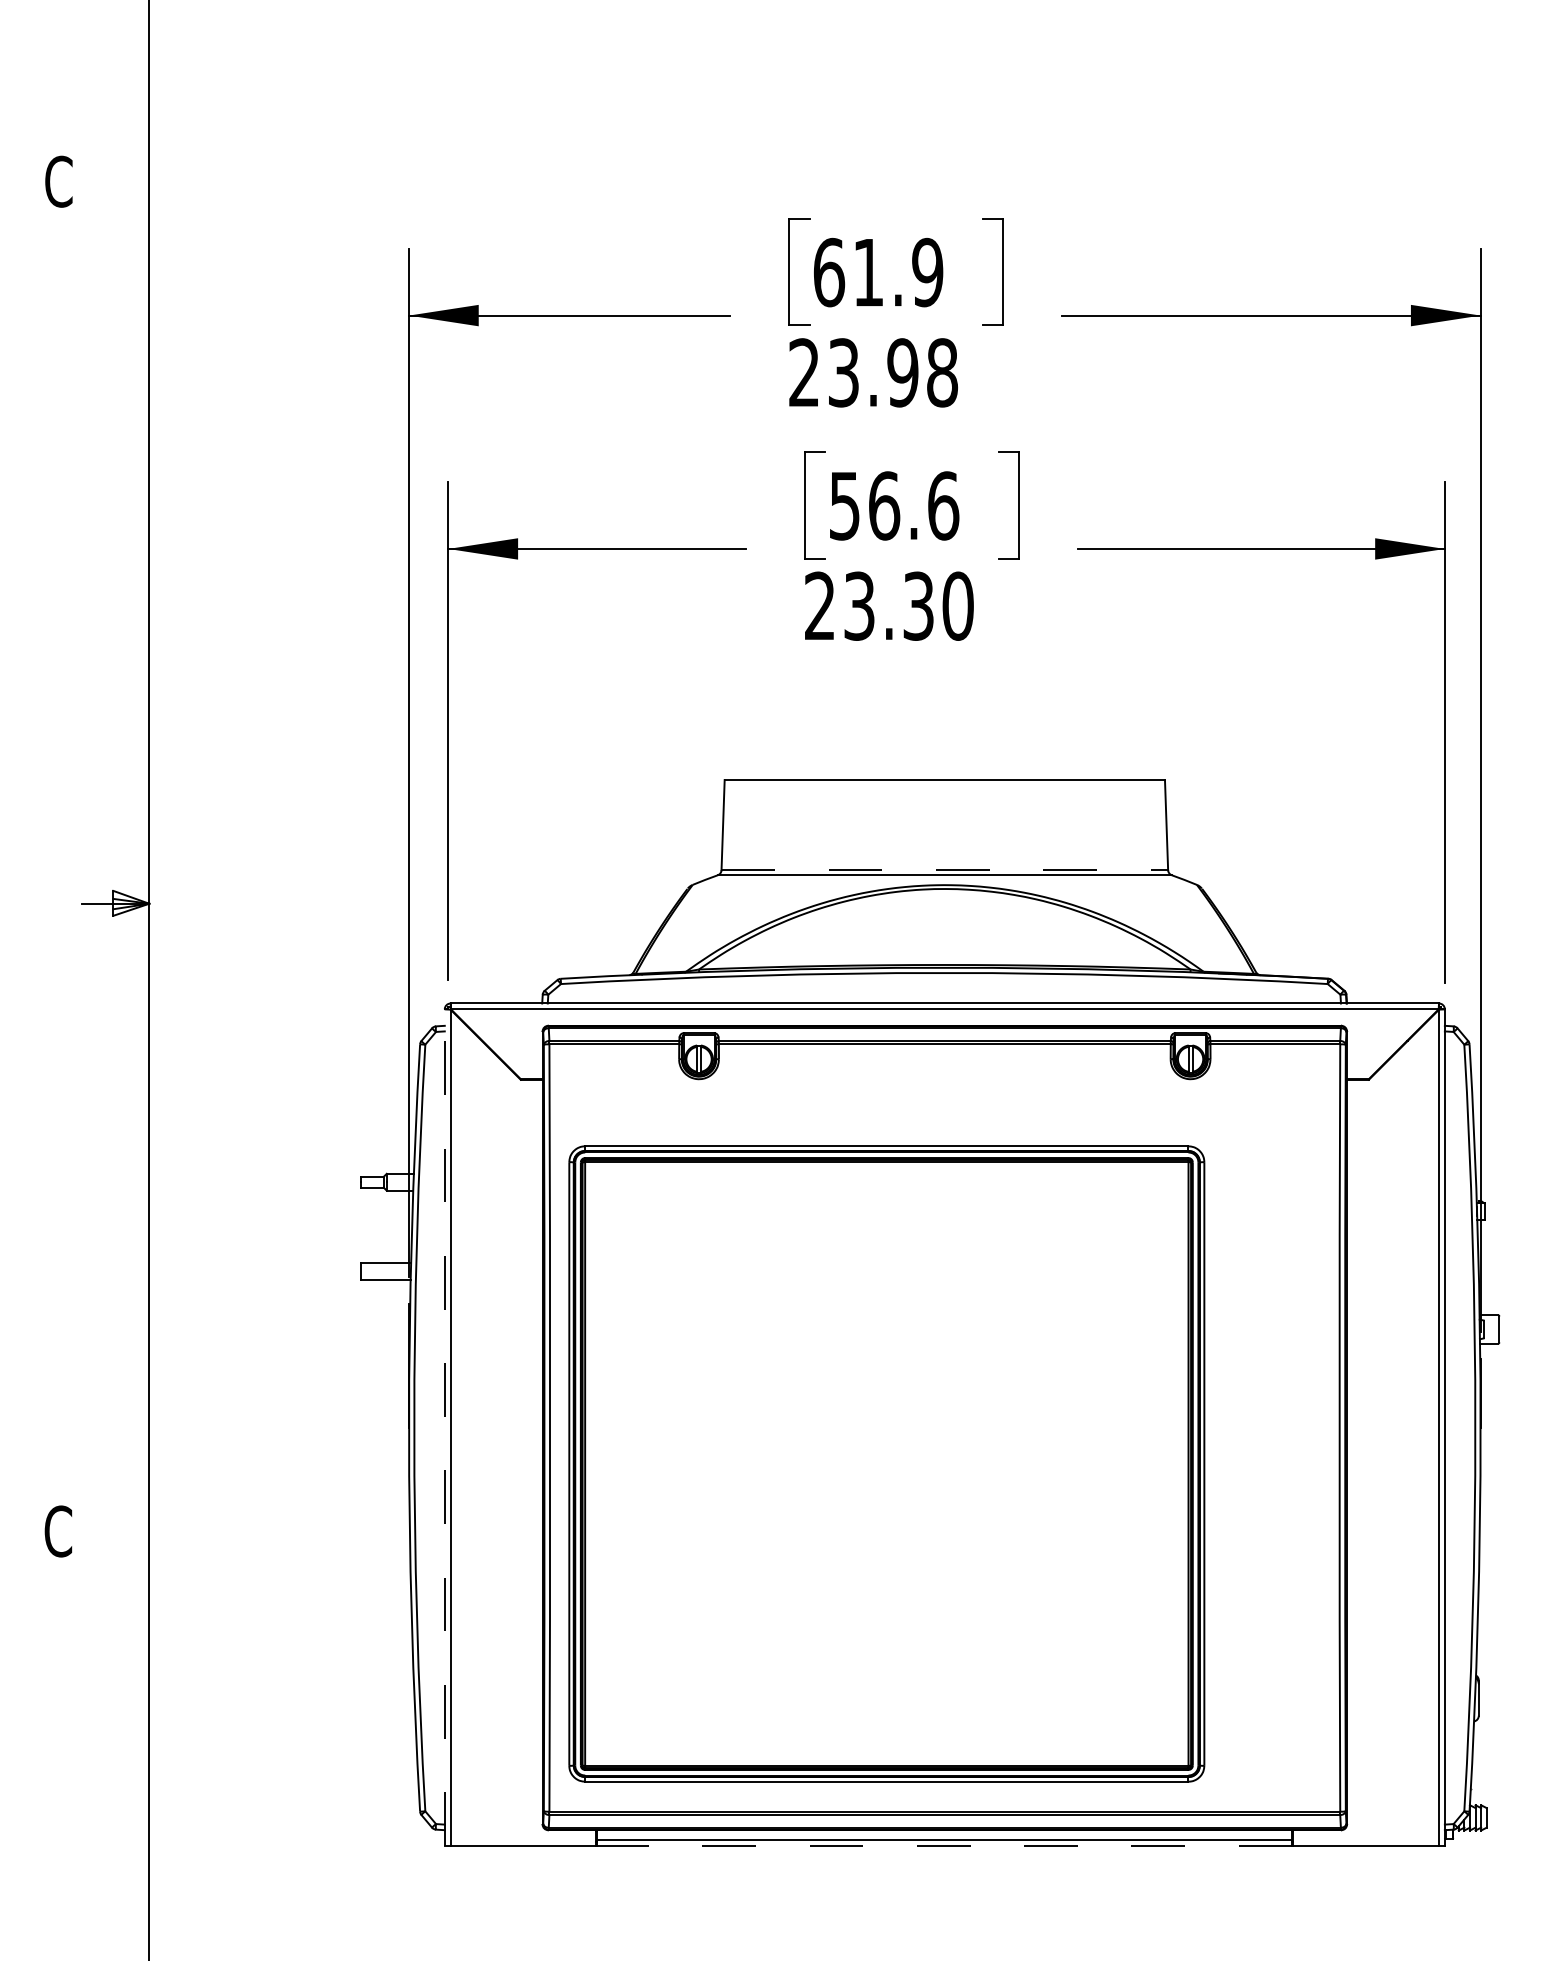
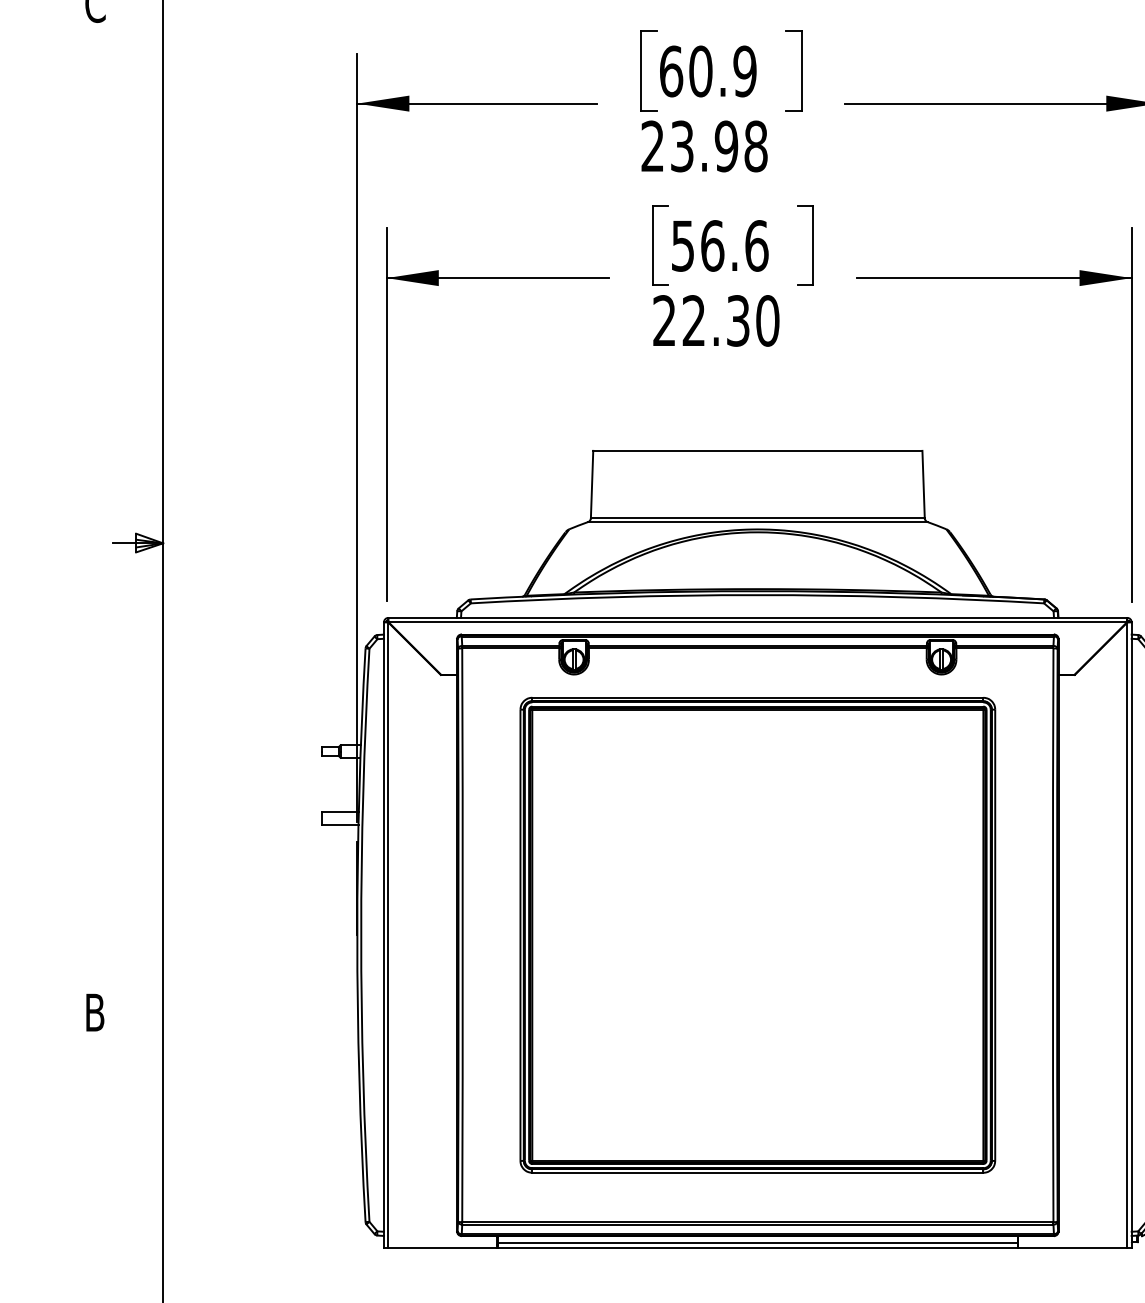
text: (868, 272) -> (700, 71), 61.9 -> 60.9
text: (859, 605) -> (694, 320), 23.30 -> 22.30
line: (945, 870) -> (758, 518), dashed -> solid
line: (444, 1427) -> (383, 934), dashed -> solid
part: (886, 1463) -> (757, 934), moved
text: (58, 1531) -> (95, 1012), C -> B
line: (944, 1845) -> (757, 1247), dashed -> solid

